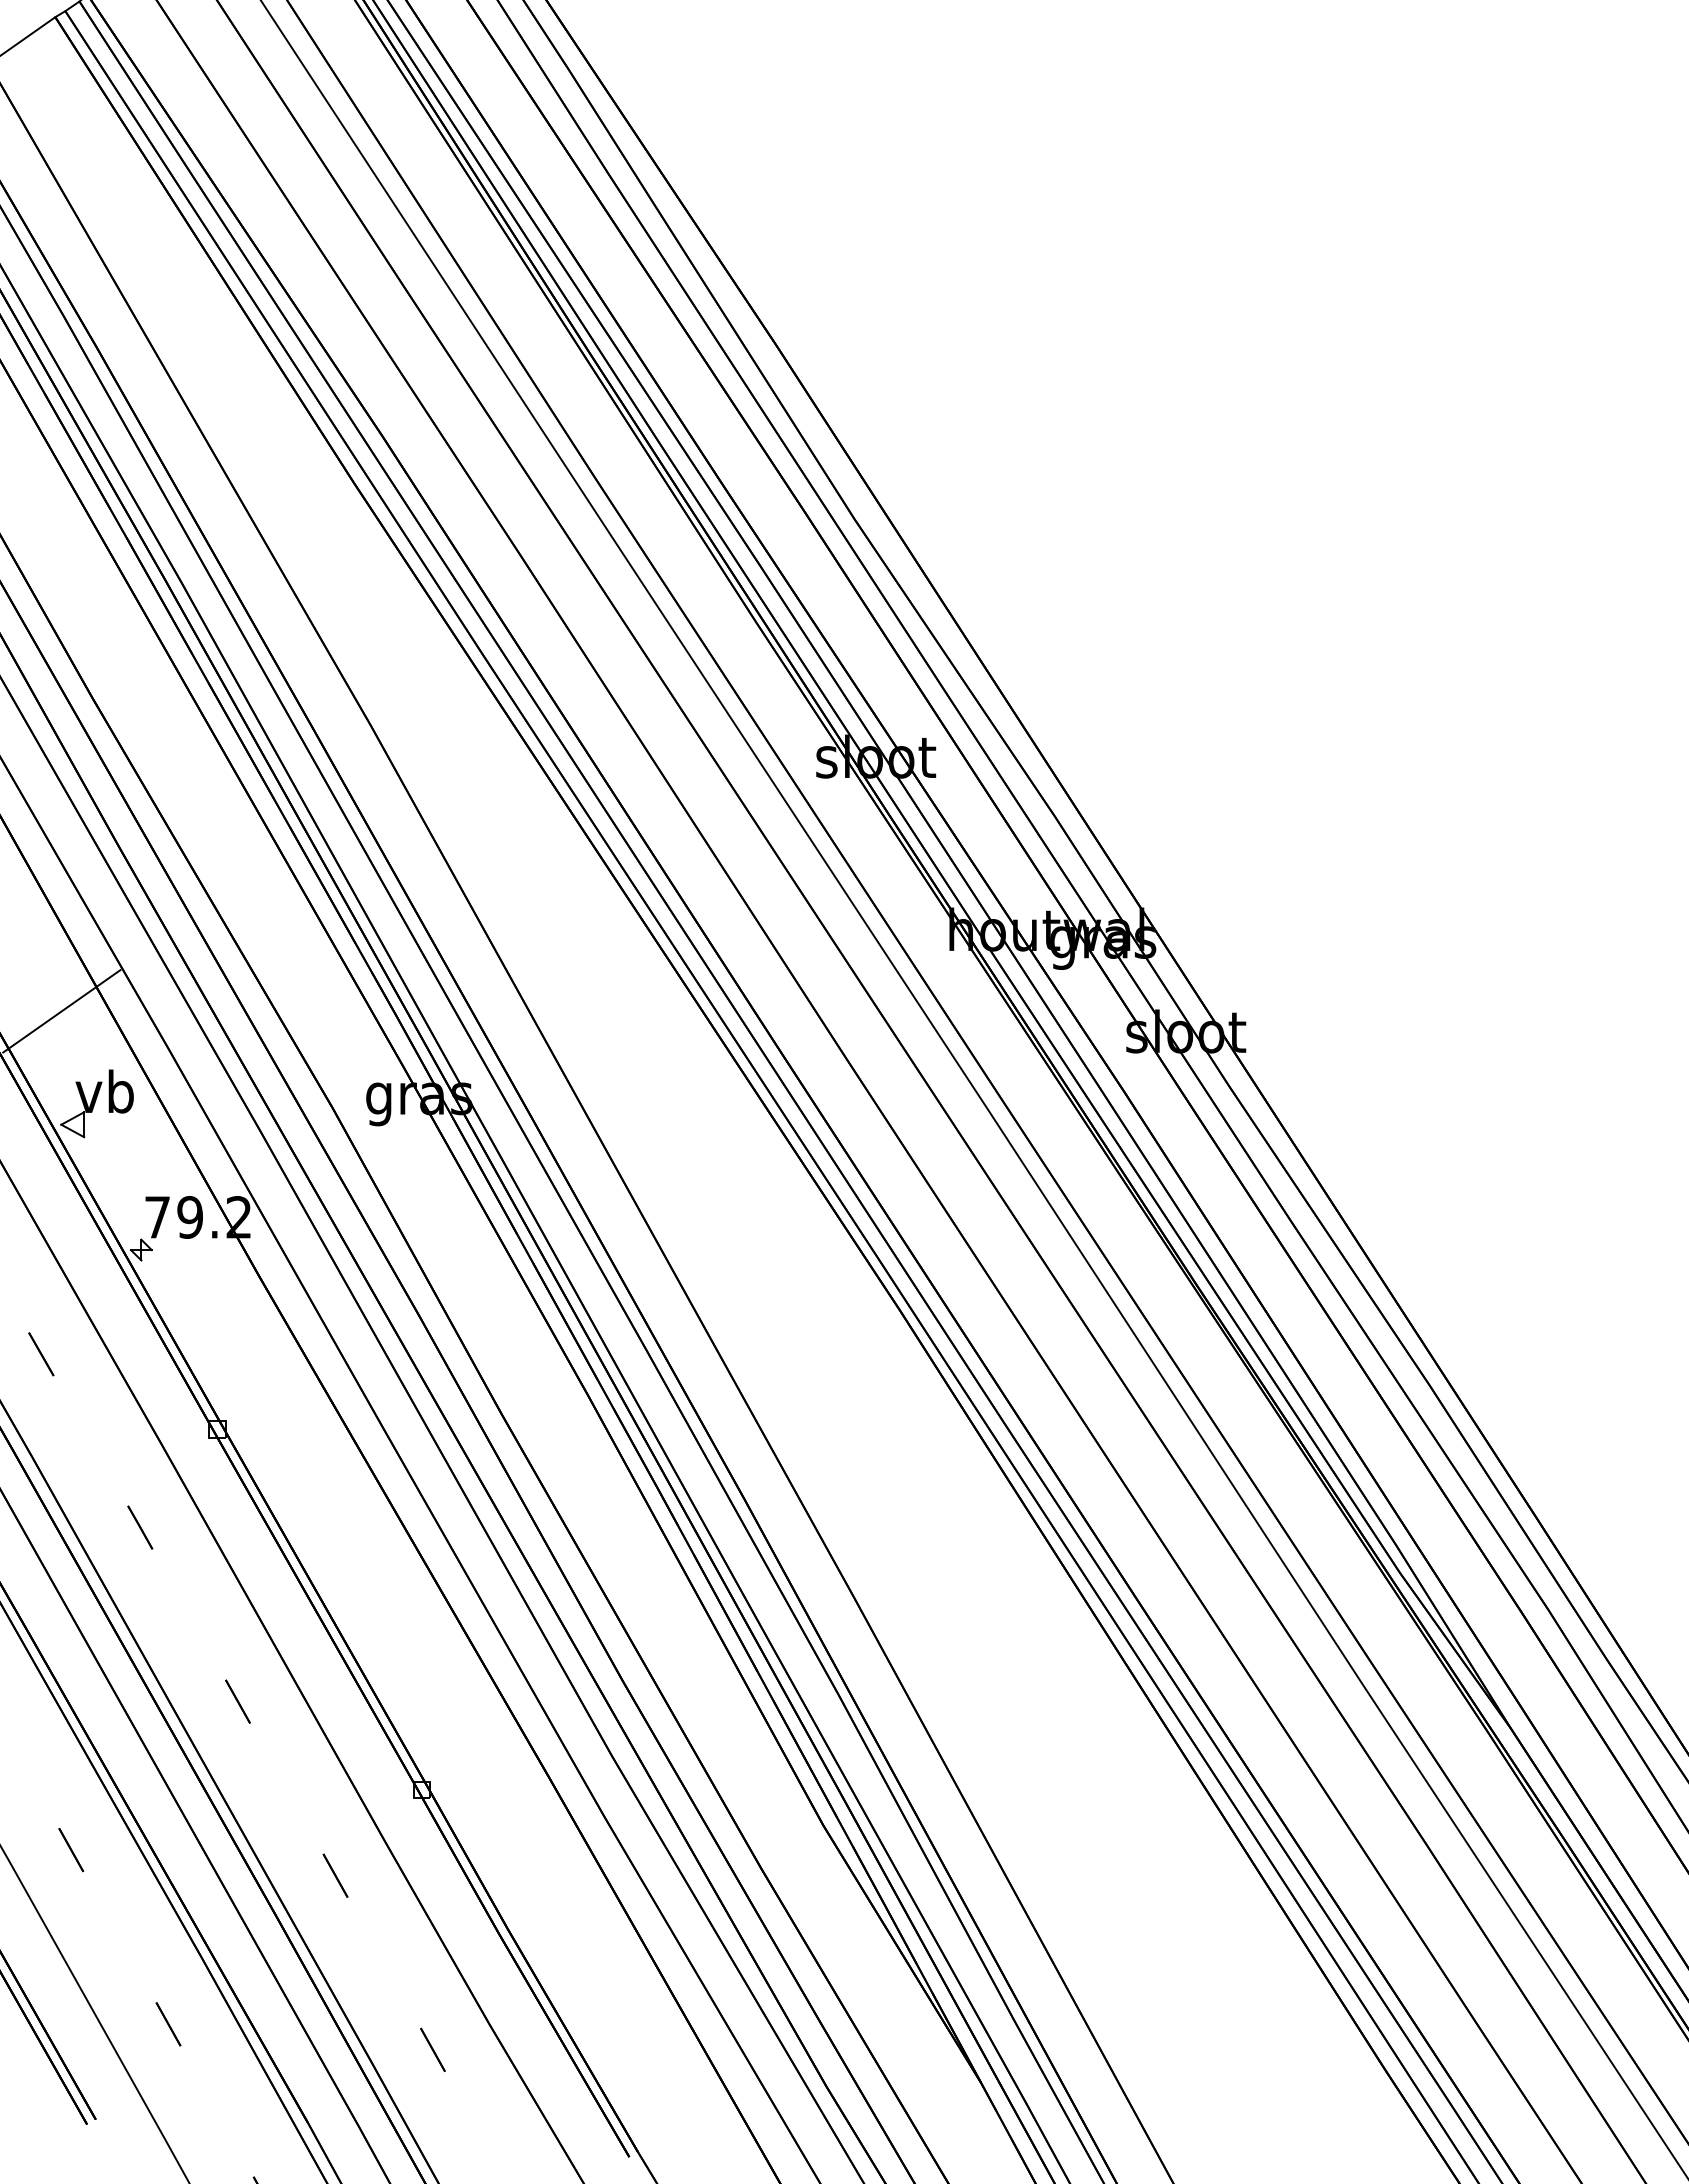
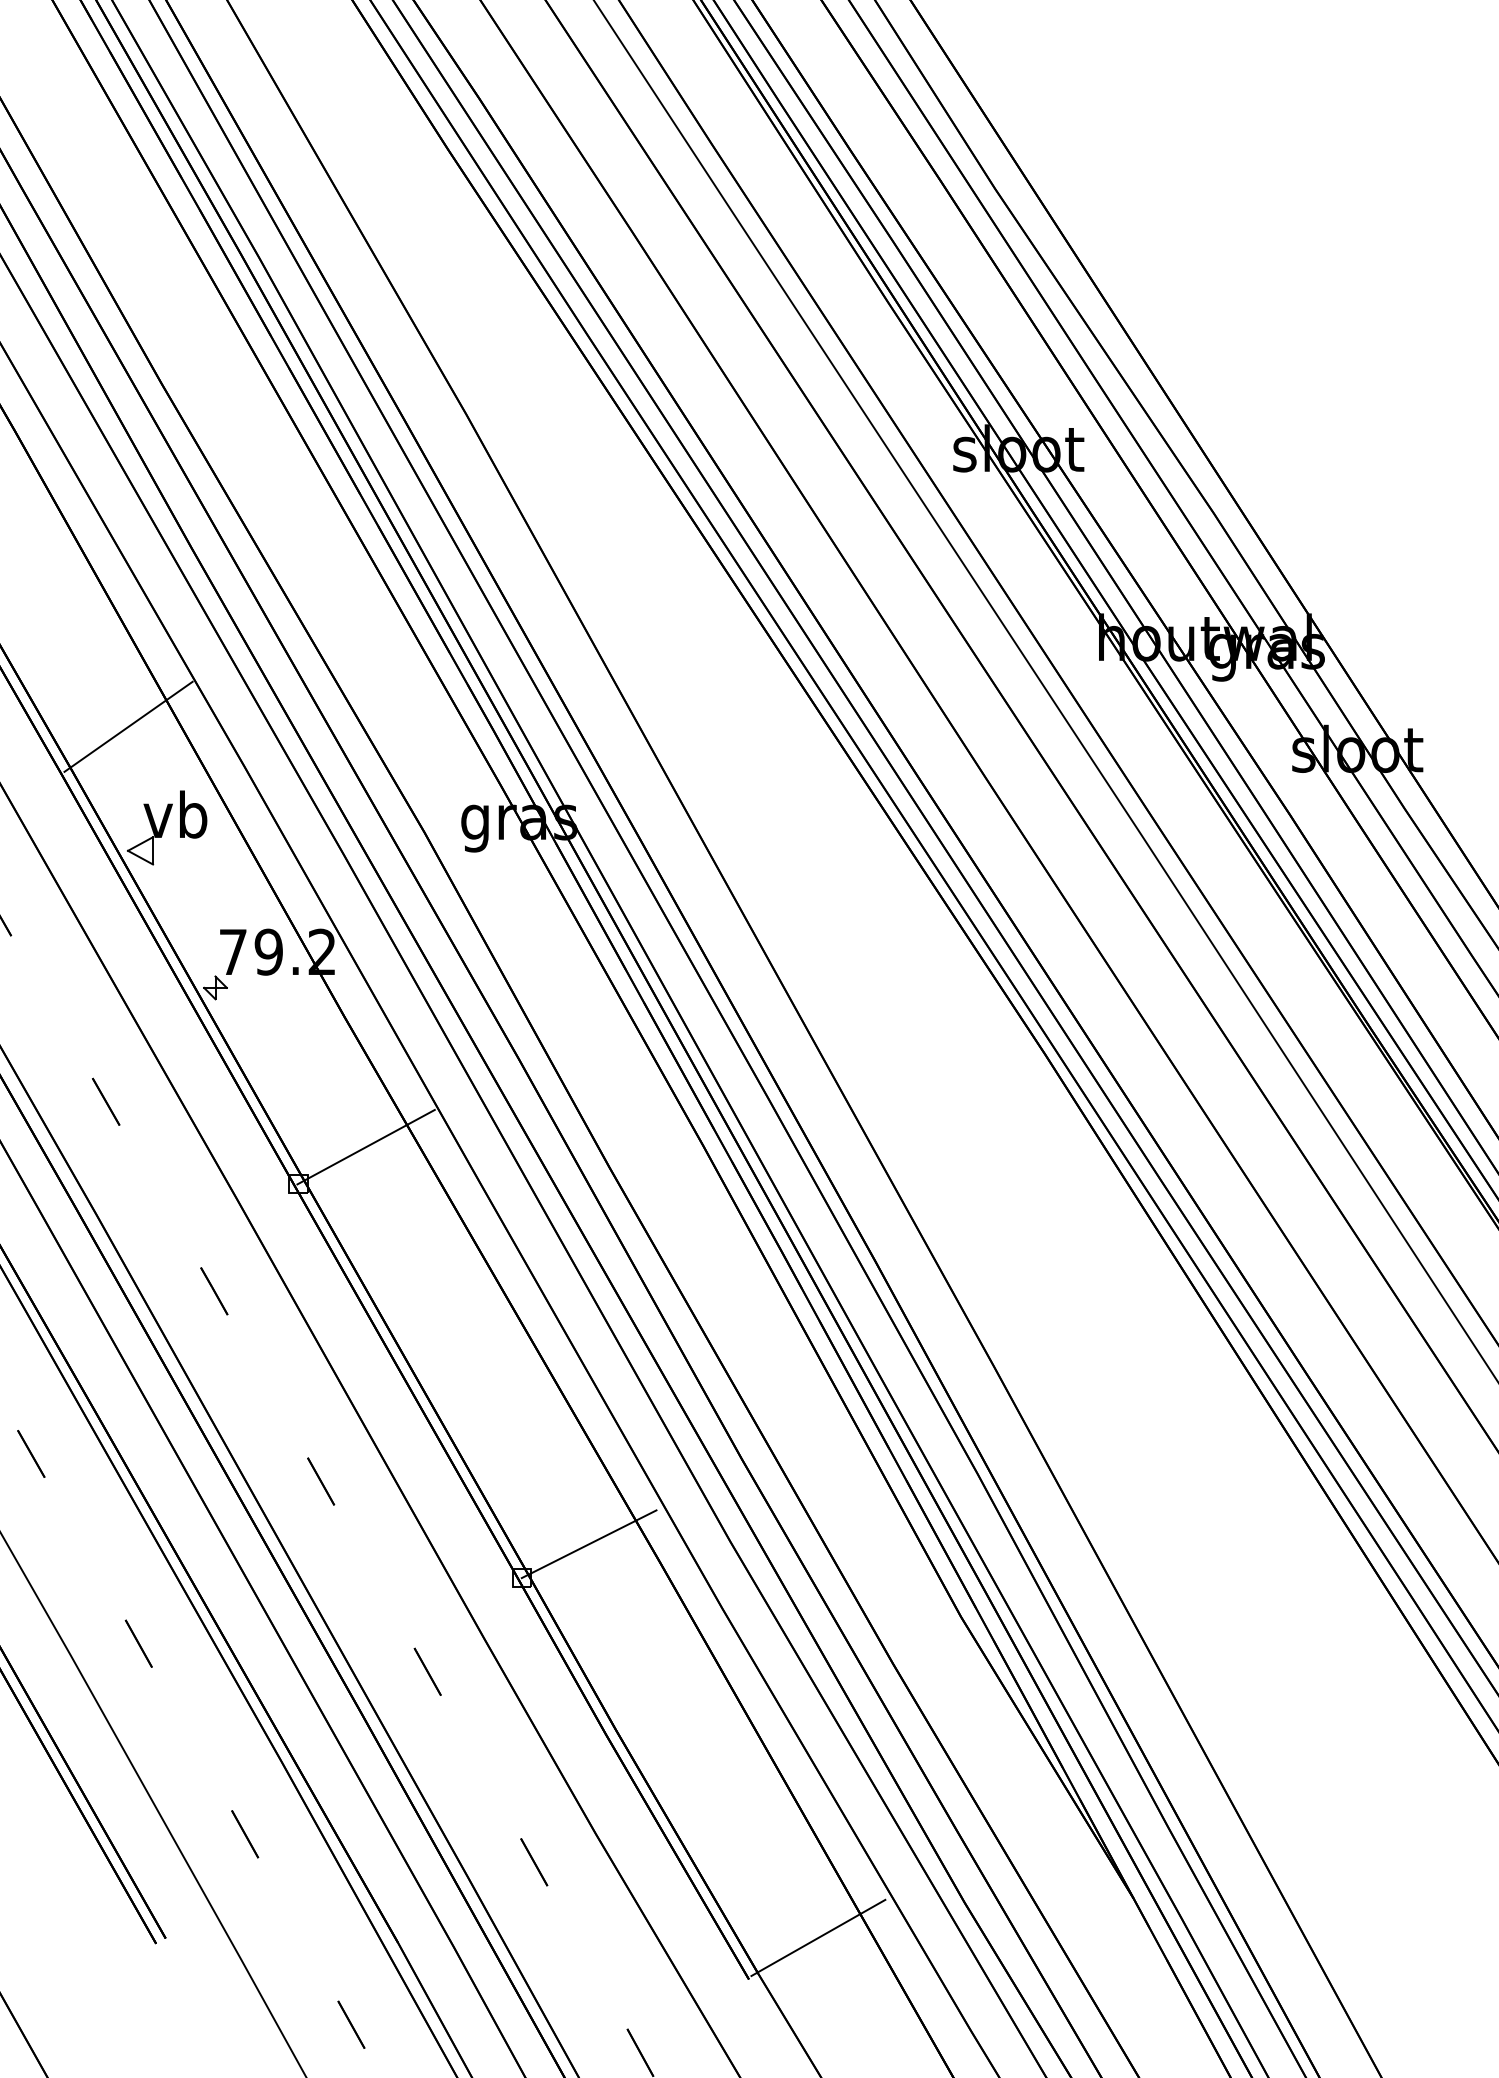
line: (279, 1395) -> (366, 1146), added
line: (482, 1758) -> (588, 1543), added
line: (692, 2118) -> (817, 1937), added

